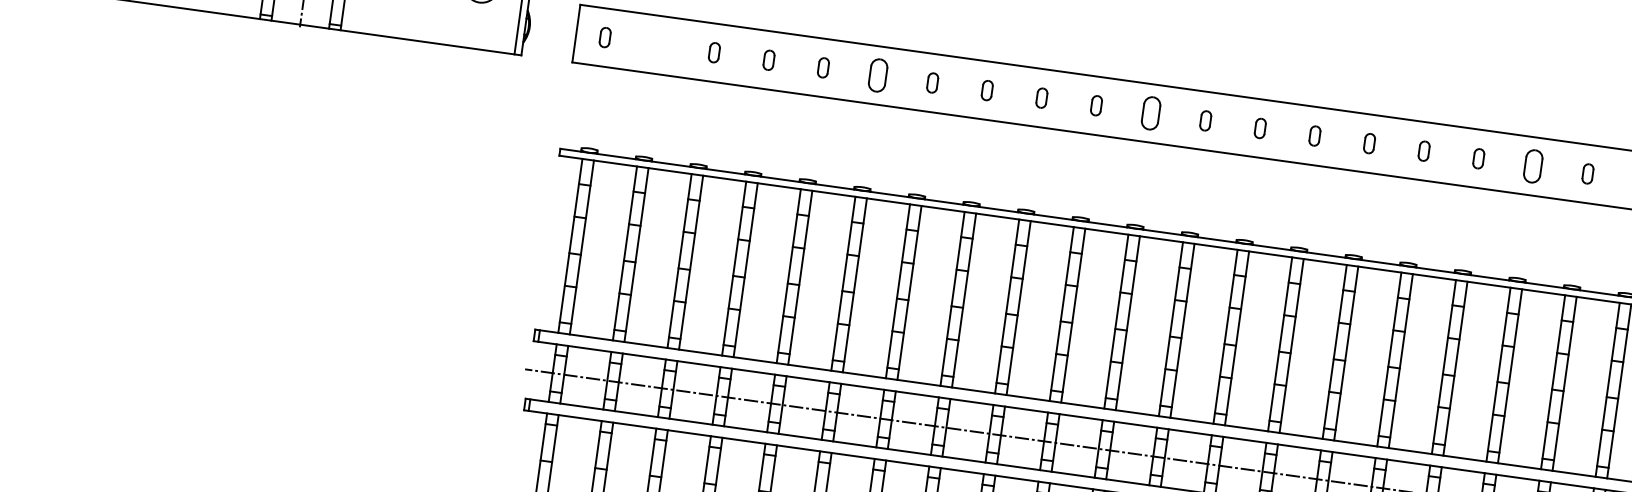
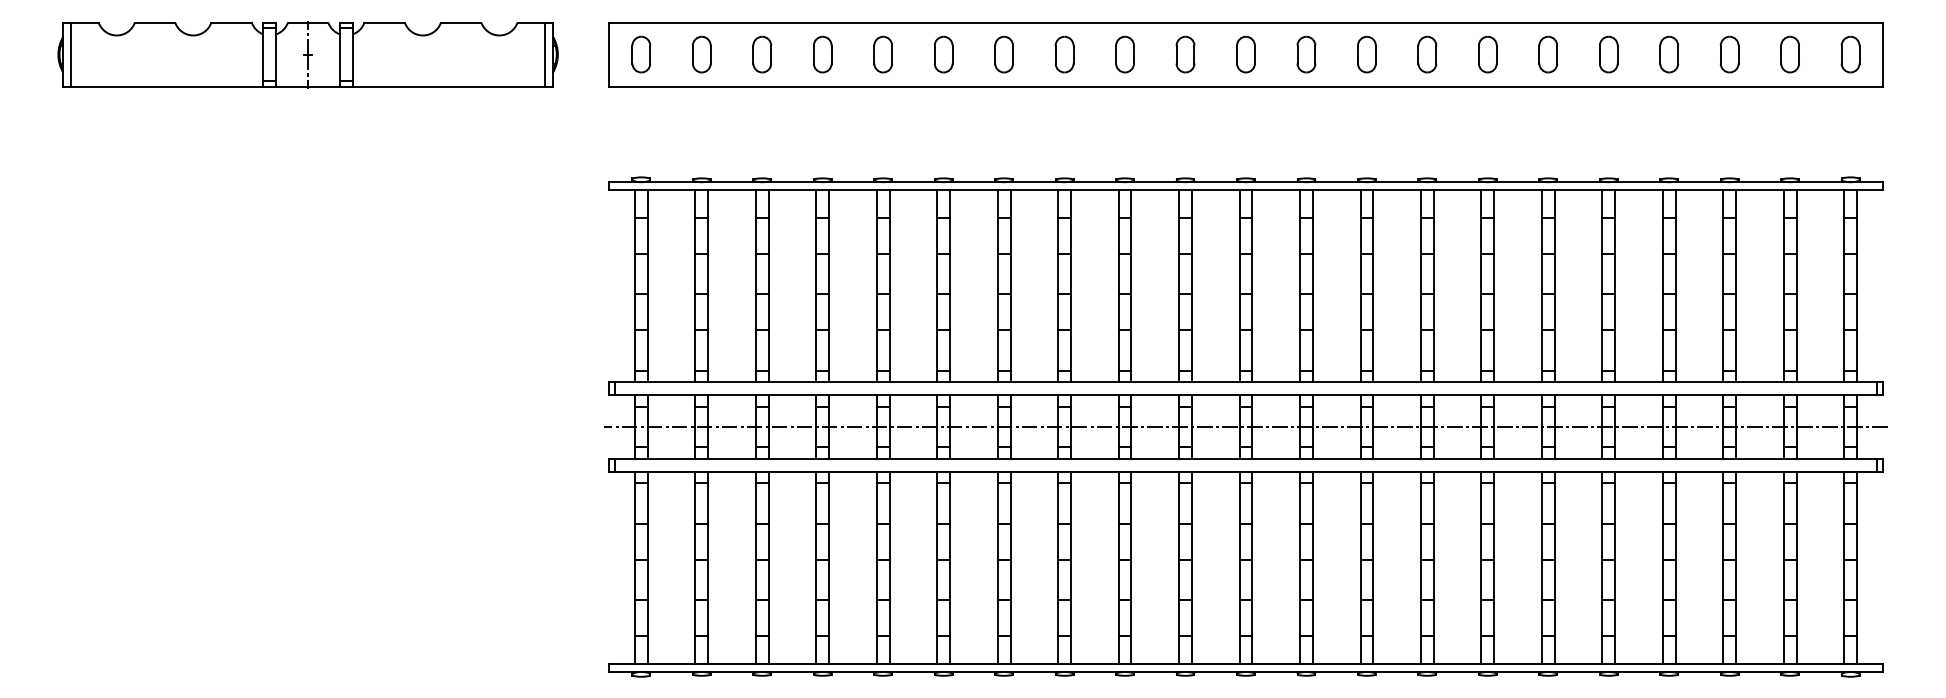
part: (605, 37) -> (641, 54), size x1.67
part: (659, 45) -> (701, 54), added
part: (714, 52) -> (762, 54), size x1.67
part: (768, 60) -> (822, 54), size x1.67
part: (822, 67) -> (882, 54), size x1.67
part: (932, 82) -> (1003, 54), size x1.67
part: (987, 90) -> (1064, 54), size x1.67
part: (1041, 98) -> (1124, 54), size x1.67
part: (1096, 105) -> (1185, 54), size x1.67
part: (1205, 120) -> (1306, 54), size x1.67
part: (1259, 128) -> (1366, 54), size x1.67
part: (1315, 136) -> (1427, 54), size x1.67
part: (1369, 143) -> (1487, 54), size x1.67
part: (1424, 151) -> (1548, 54), size x1.67
part: (1478, 158) -> (1608, 54), size x1.67
part: (1587, 173) -> (1729, 54), size x1.67

